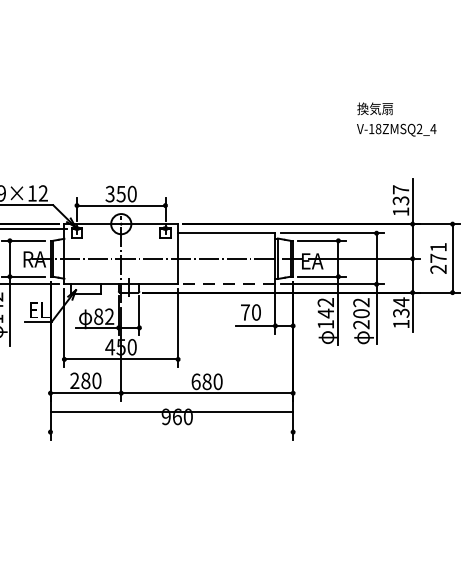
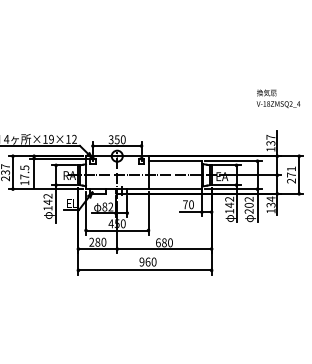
text: (396, 119) -> (278, 98), moved
line: (227, 284) -> (175, 189), dashed -> solid
line: (170, 412) -> (144, 270), moved

